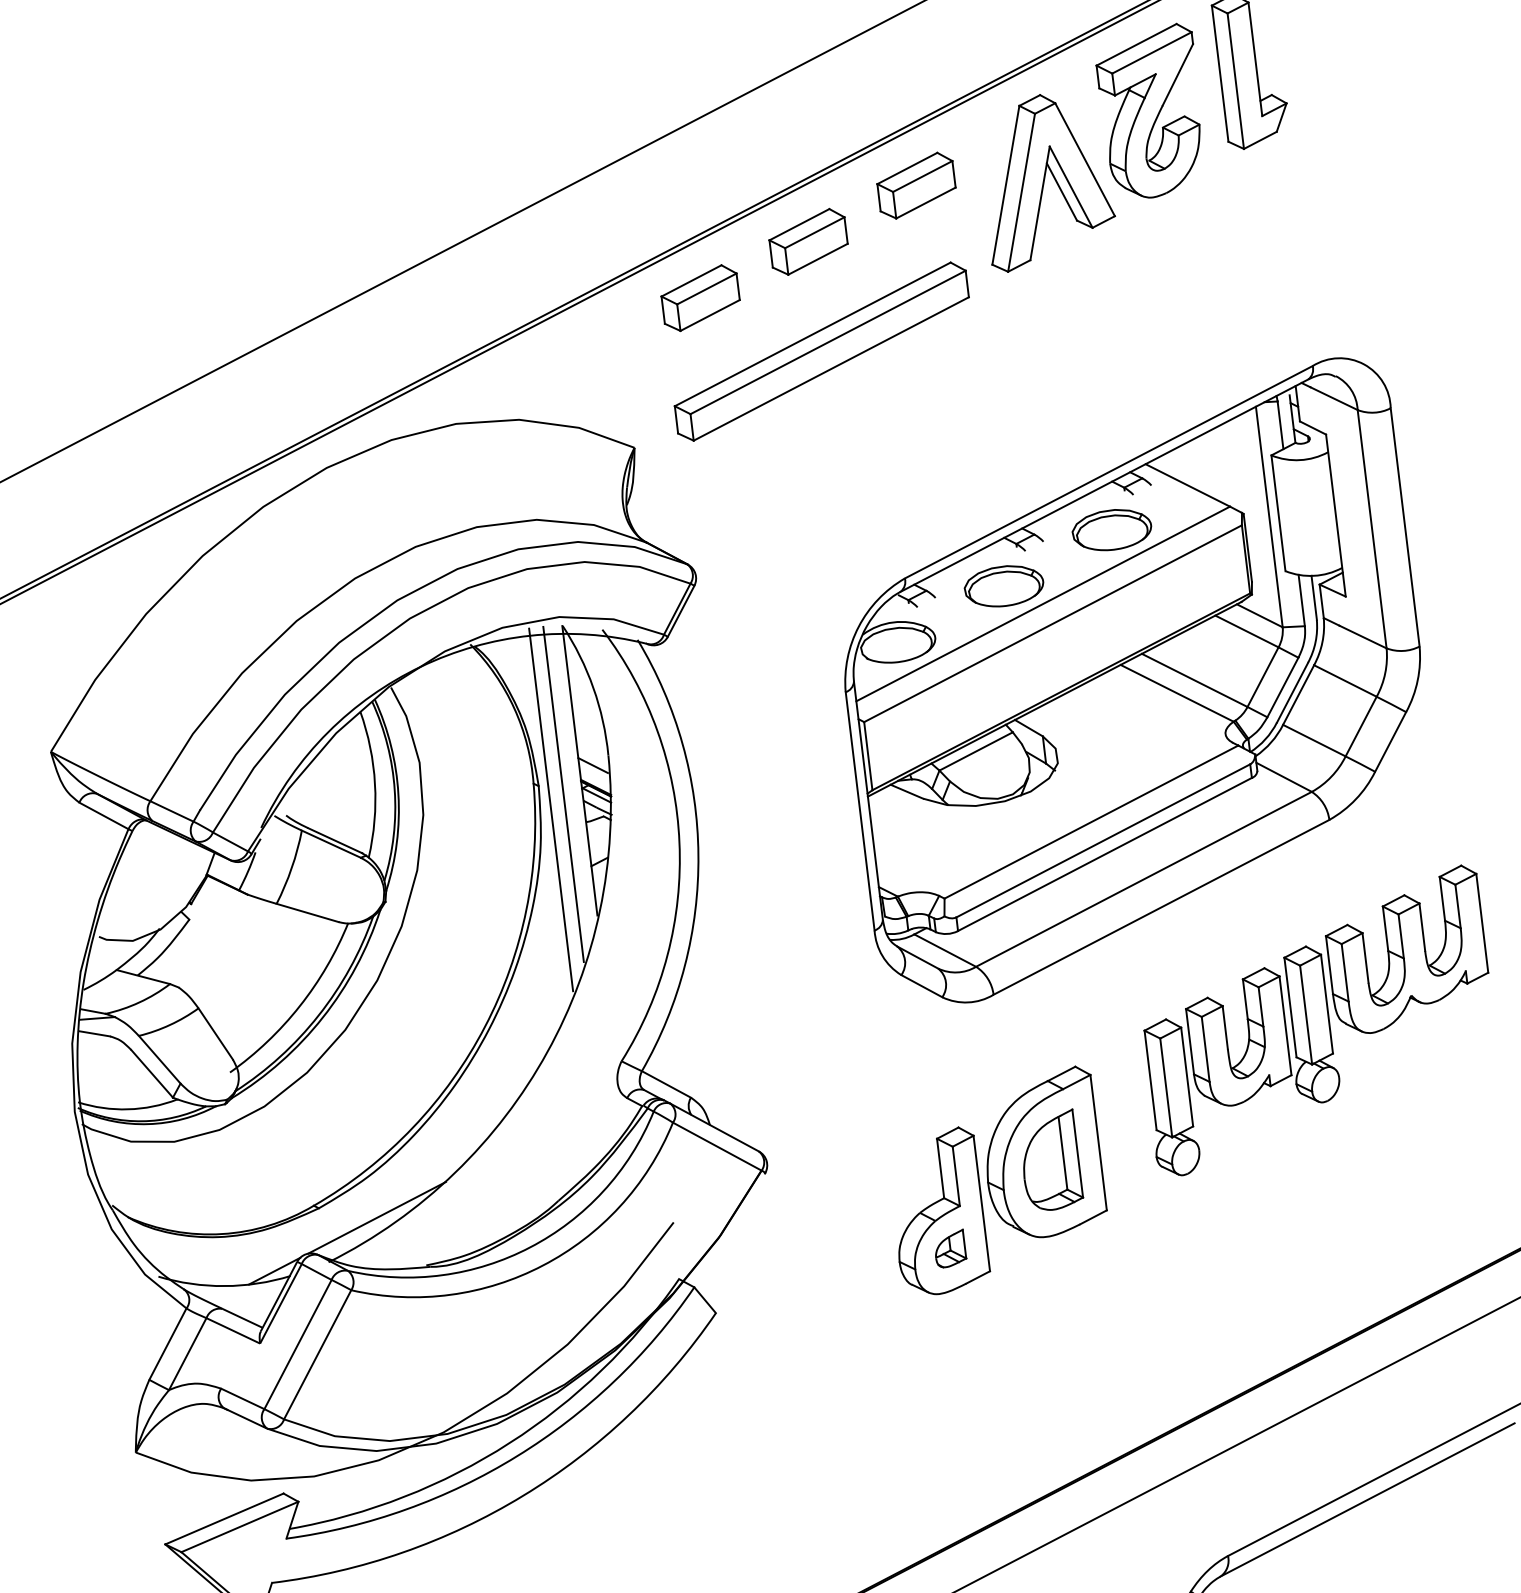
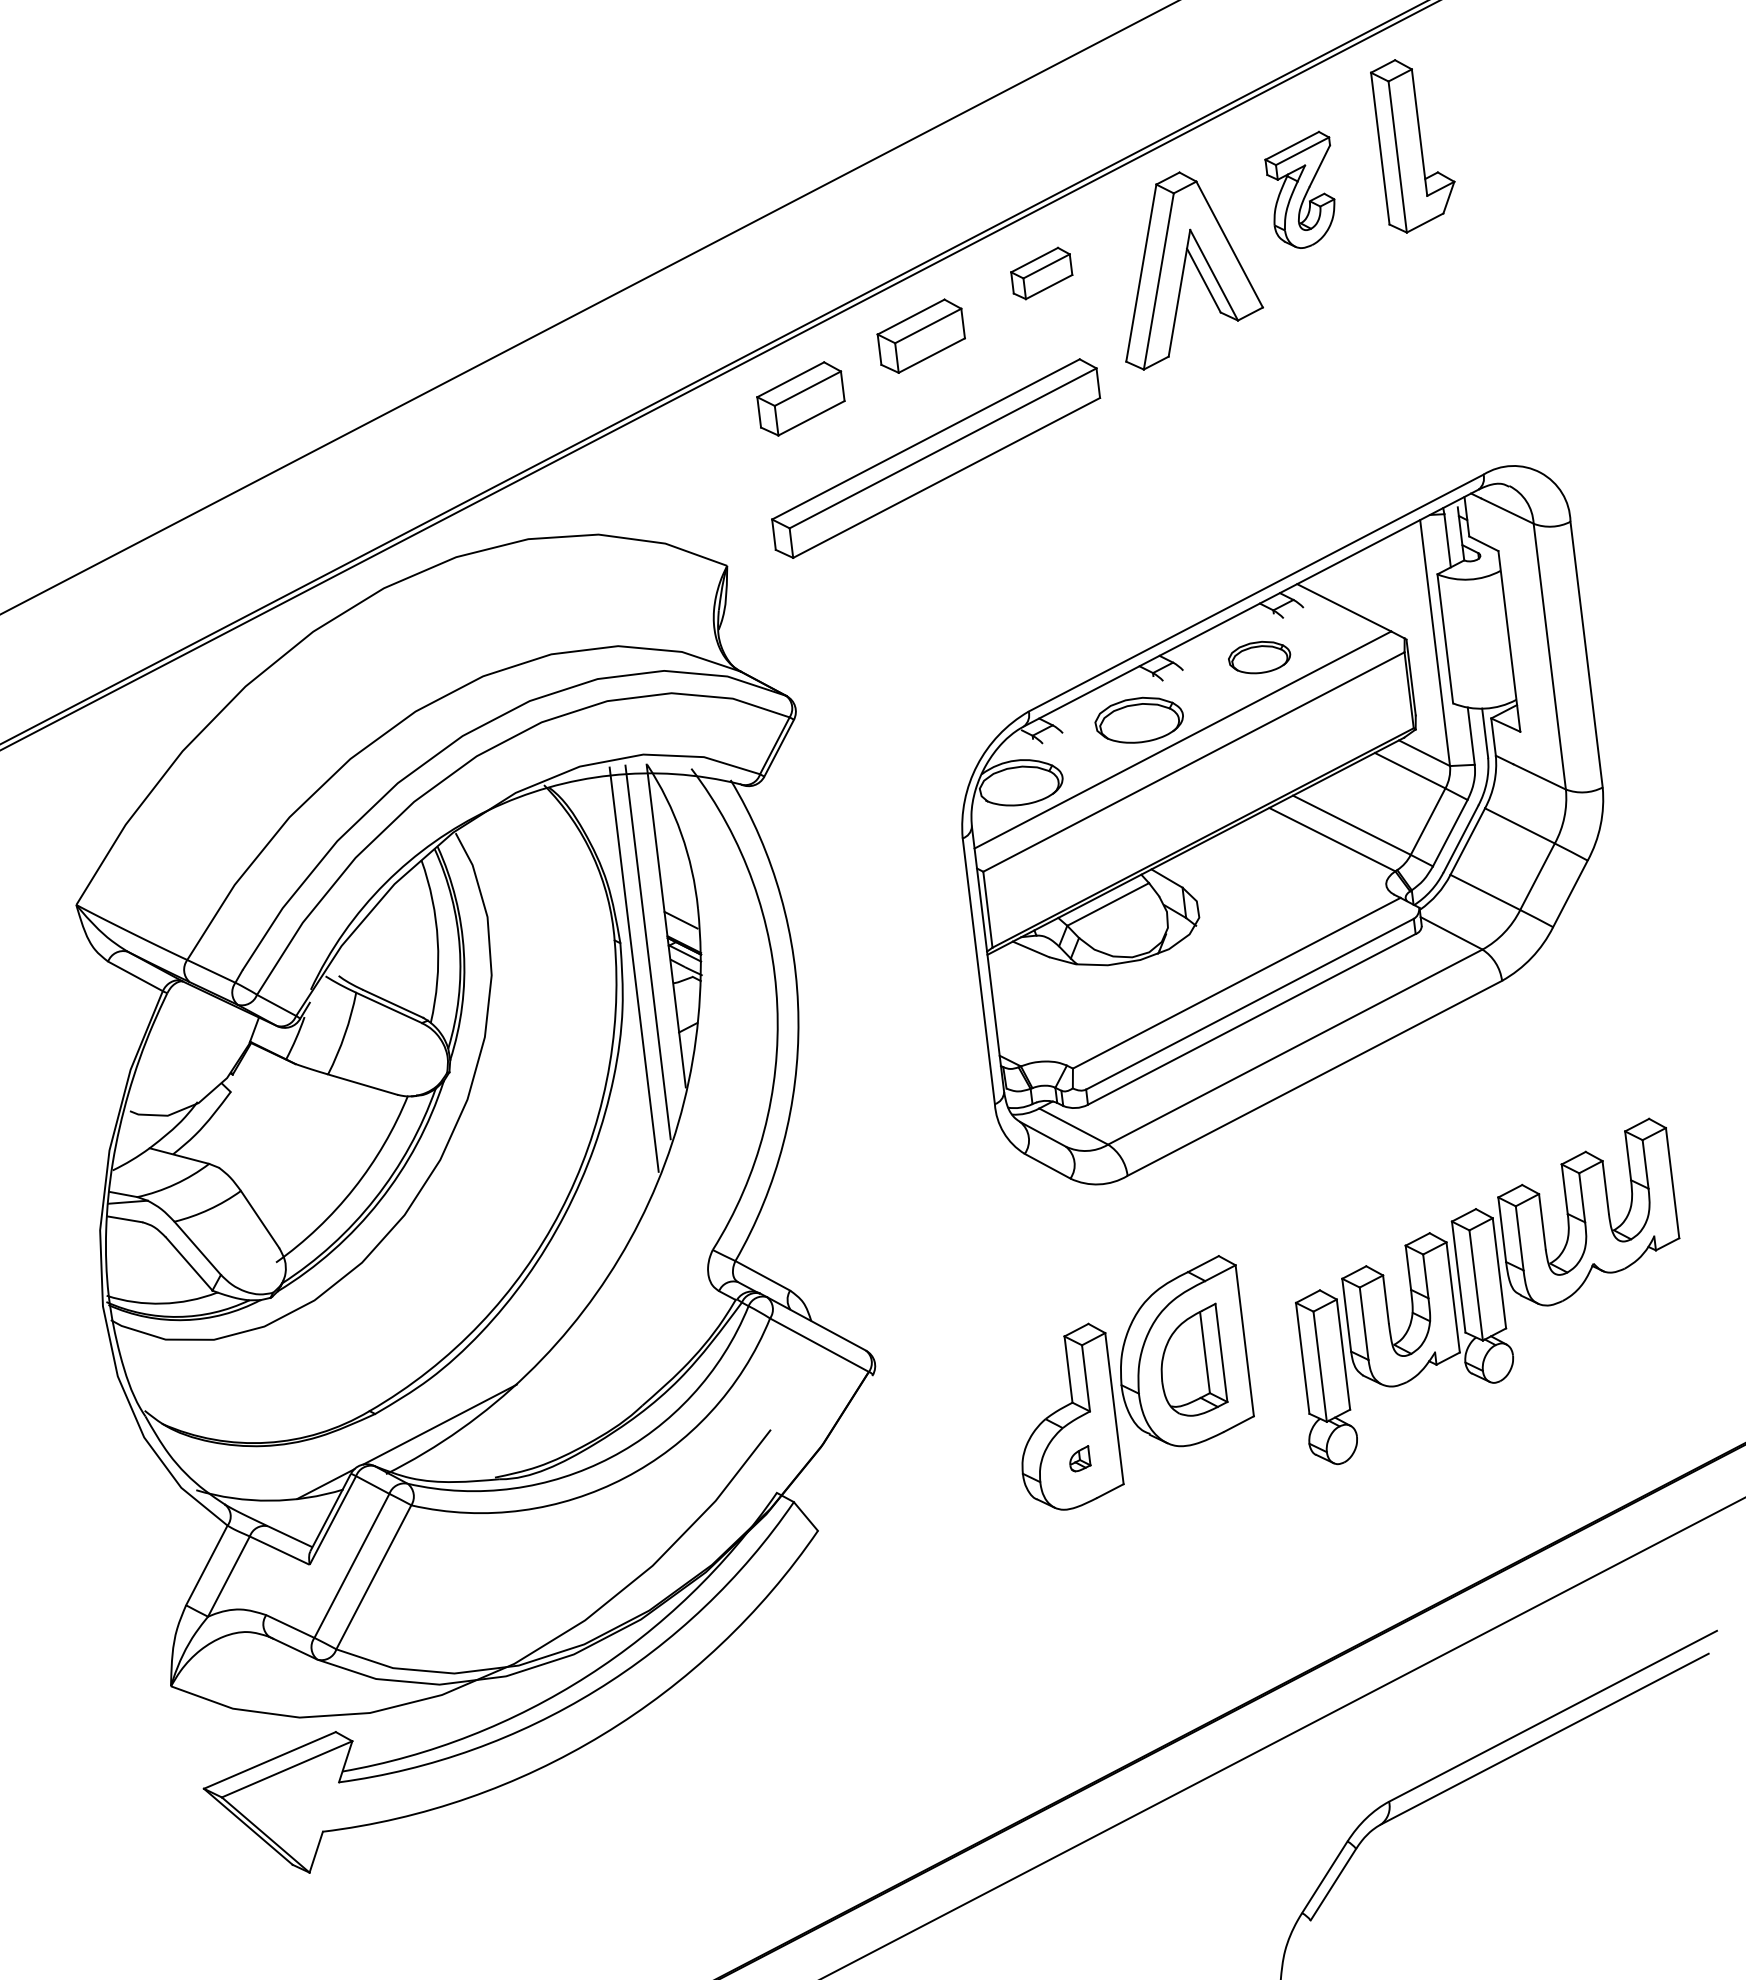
part: (1147, 110) -> (1299, 189), size x0.6
part: (916, 185) -> (1041, 273), size x0.7
part: (1111, 529) -> (1259, 657), size x0.7
part: (1316, 1020) -> (1487, 1291), moved
part: (951, 1248) -> (1080, 1458), size x0.6

